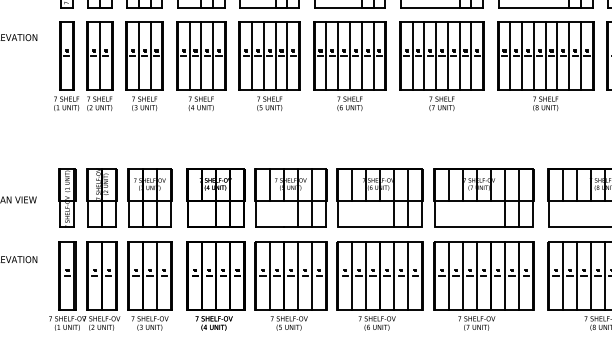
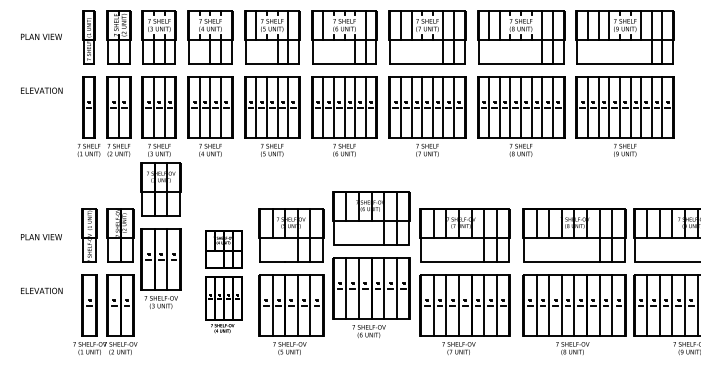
part: (149, 249) -> (160, 235), moved
part: (215, 249) -> (223, 281), size x0.7
part: (379, 249) -> (371, 264), moved

